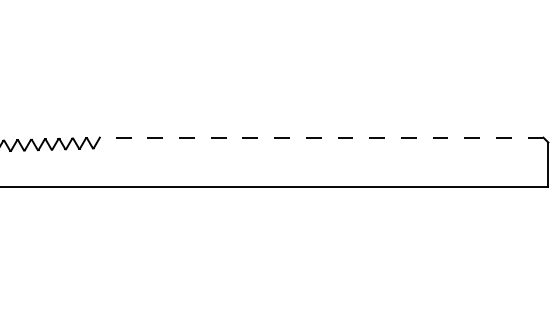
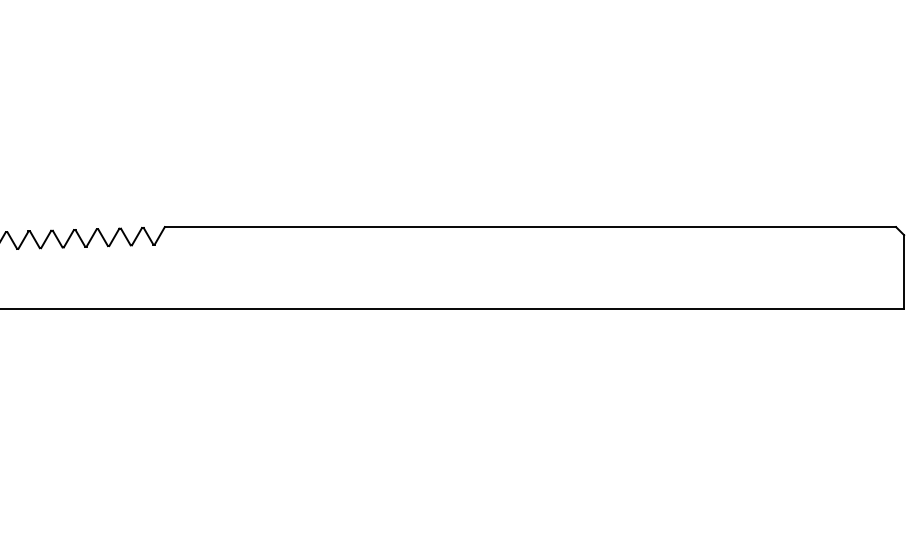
line: (321, 137) -> (530, 226), dashed -> solid

